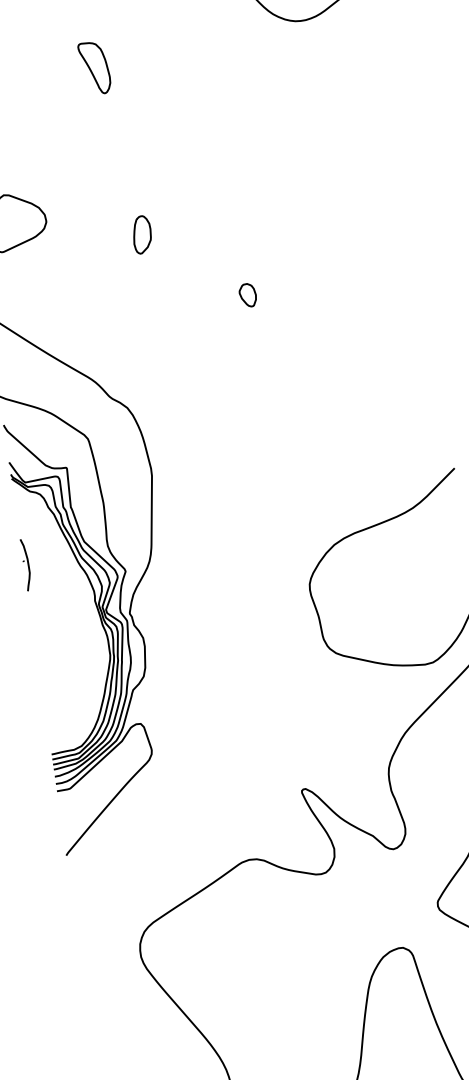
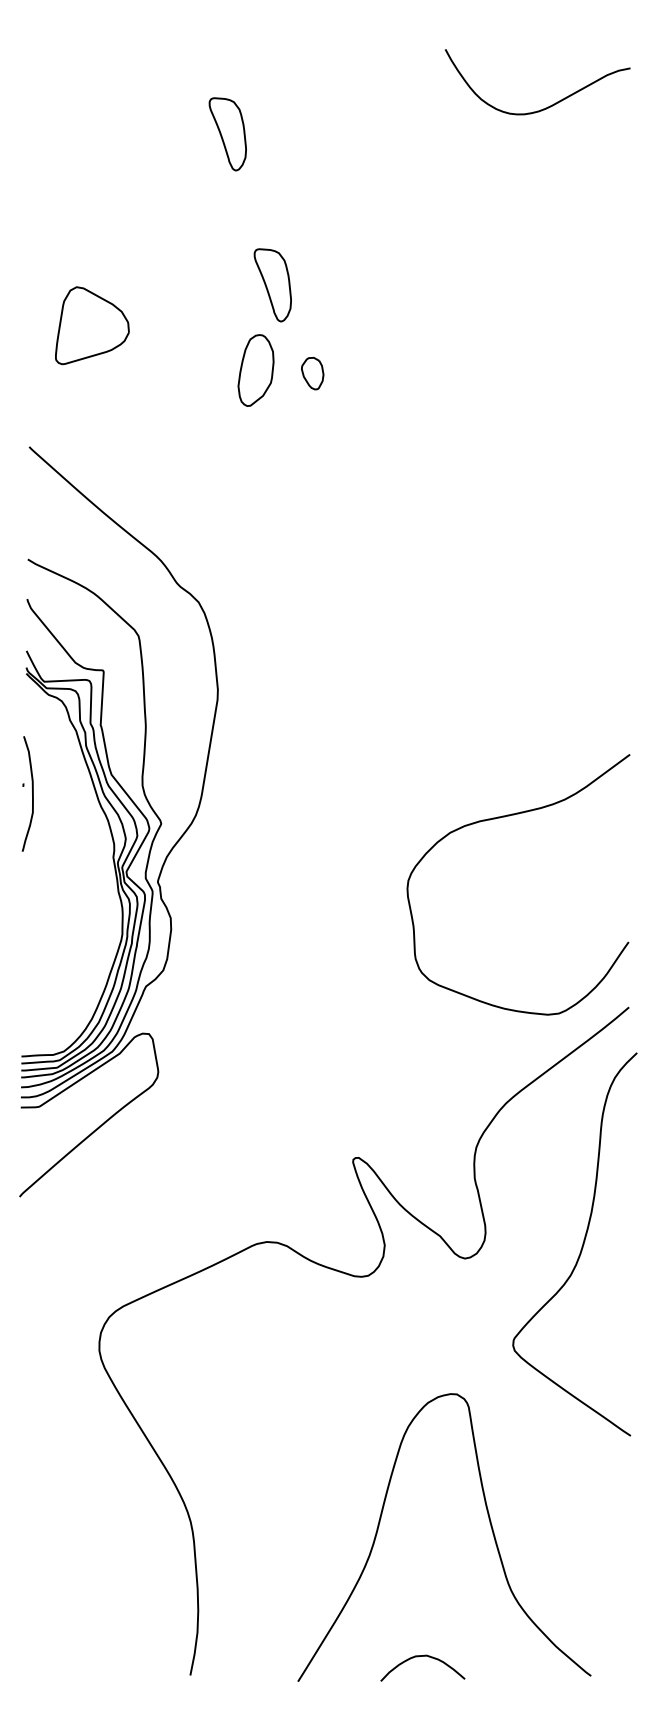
part: (144, 171) -> (272, 285), added
part: (141, 234) -> (255, 370), size x1.4
part: (247, 295) -> (312, 373), moved
part: (26, 564) -> (27, 793), size x1.6

